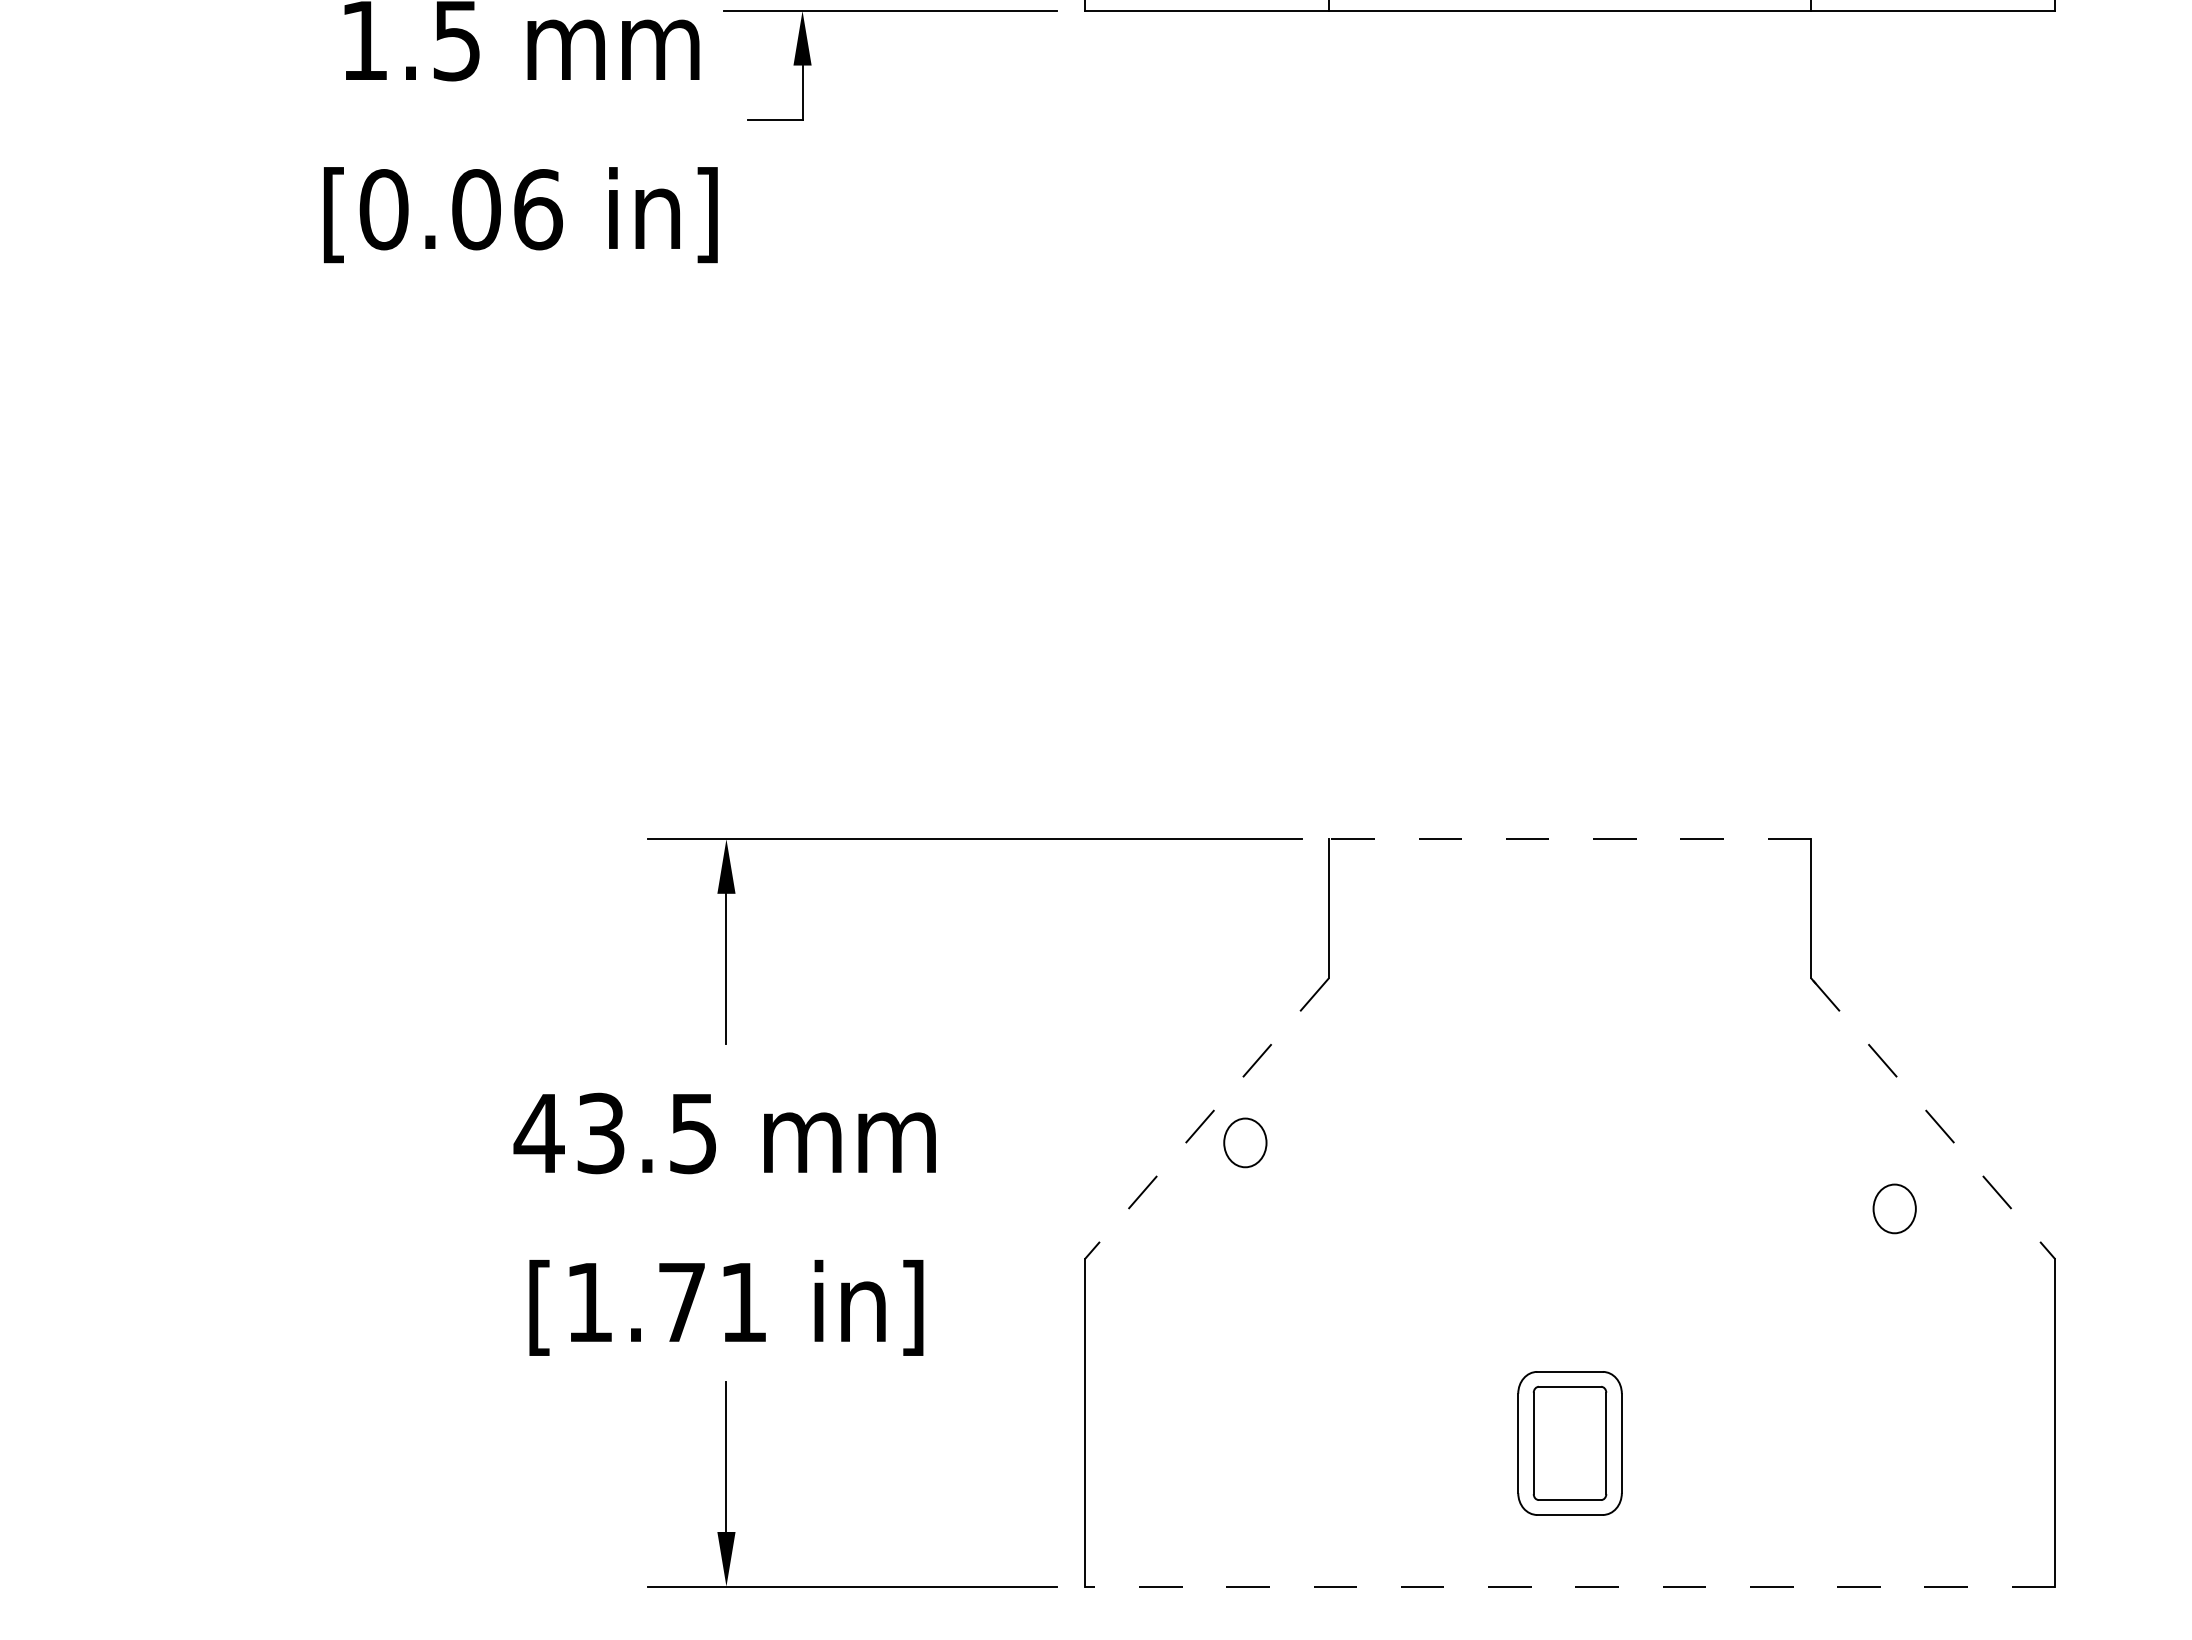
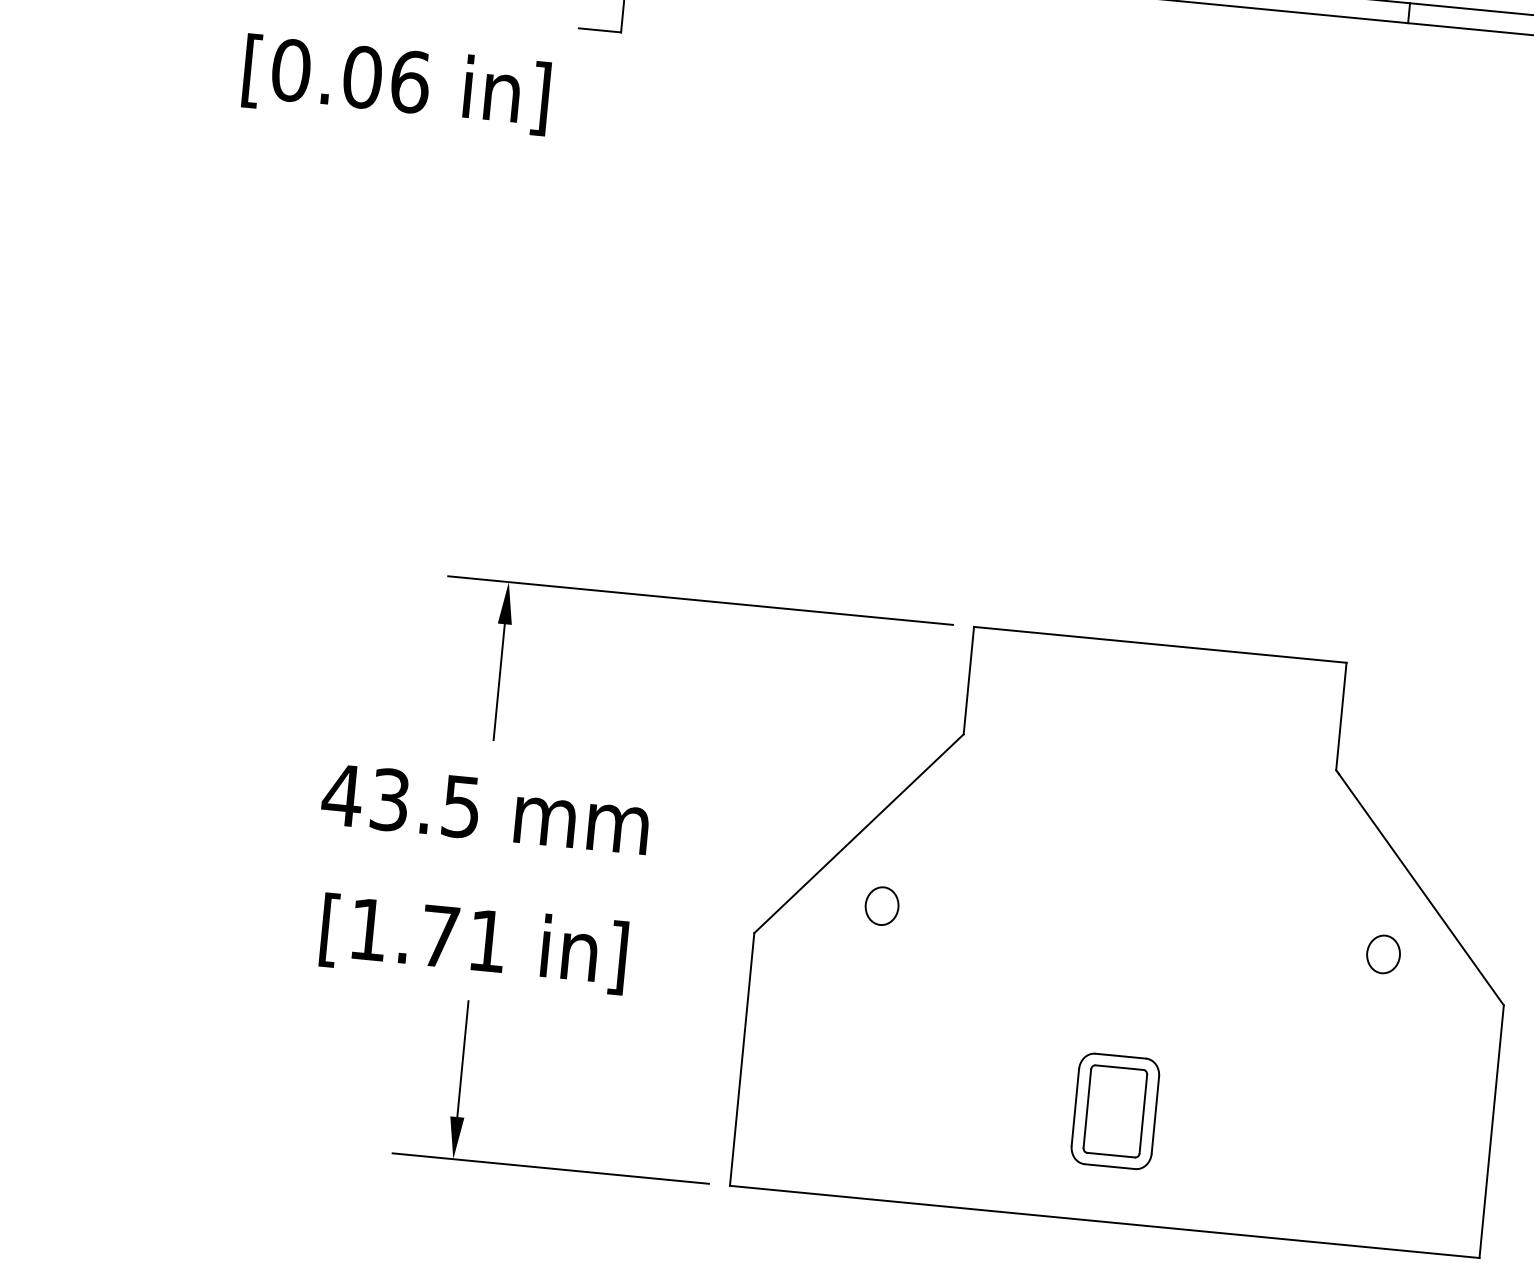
line: (1569, 839) -> (1159, 644), dashed -> solid
line: (1206, 1119) -> (858, 834), dashed -> solid
line: (1933, 1119) -> (1420, 888), dashed -> solid
part: (1245, 1142) -> (882, 905), moved
line: (1569, 1586) -> (1104, 1221), dashed -> solid

